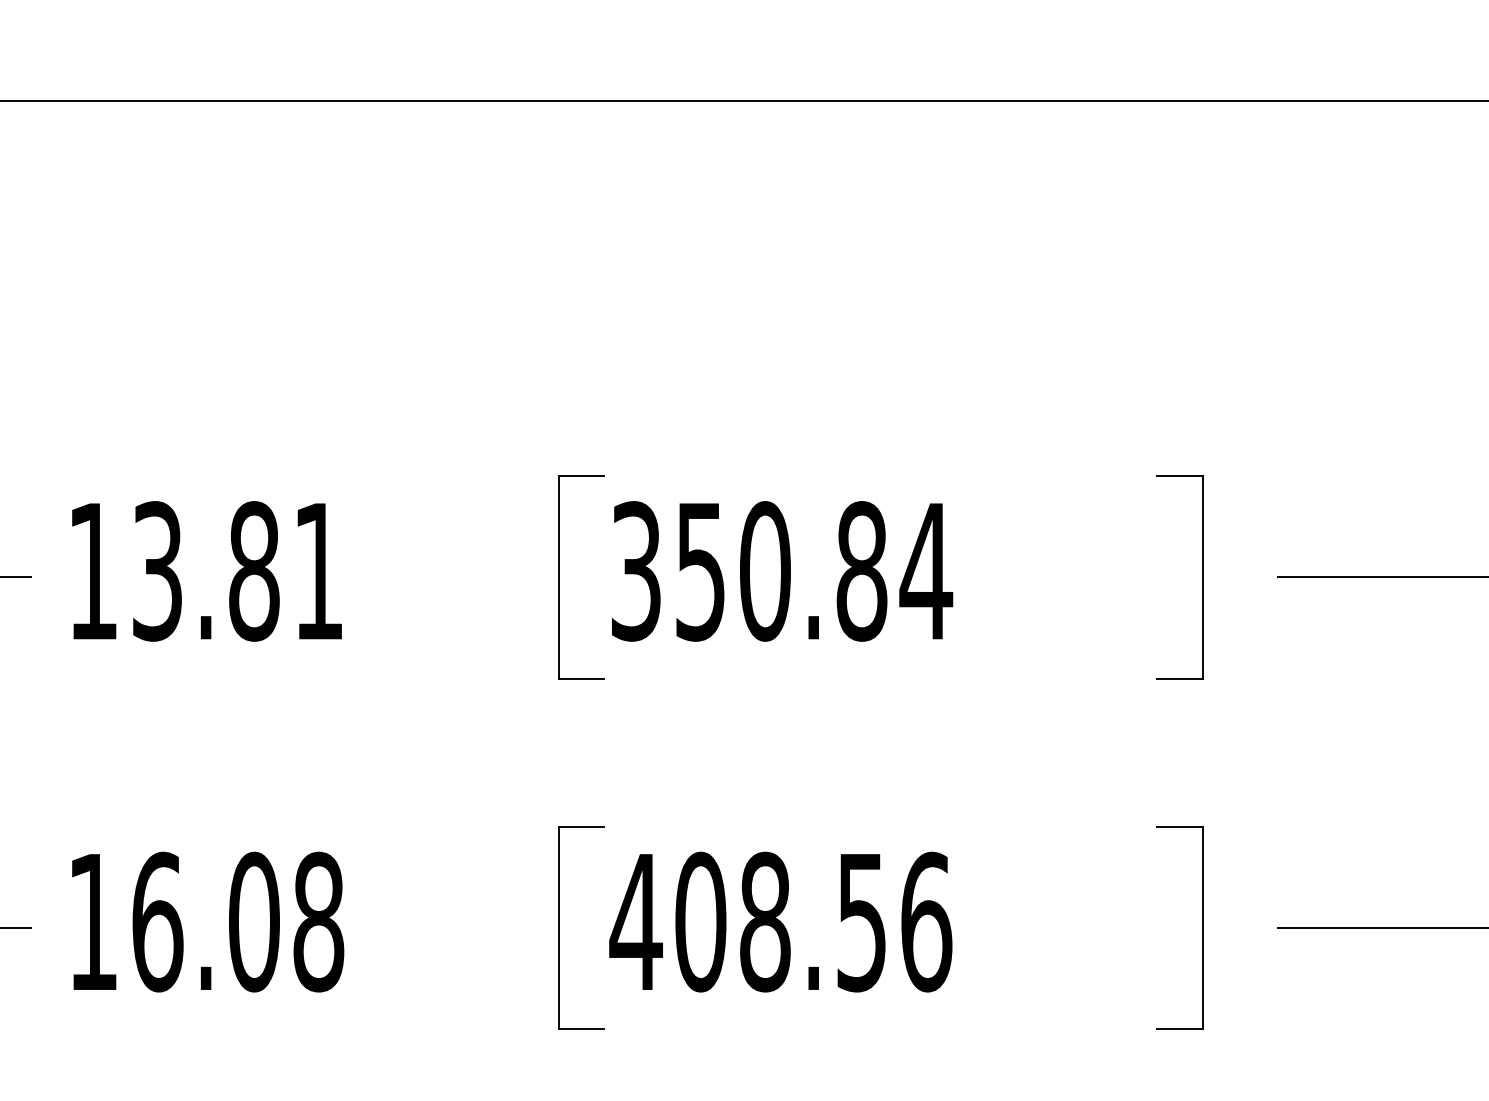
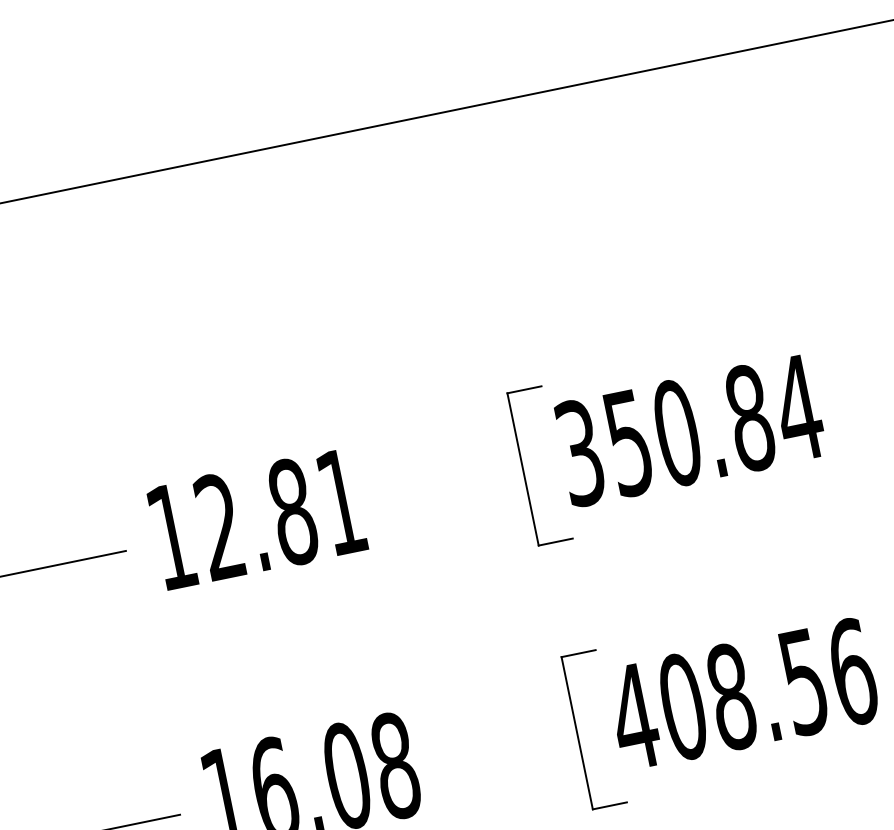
text: (157, 571) -> (220, 527), 13.81 -> 12.81

